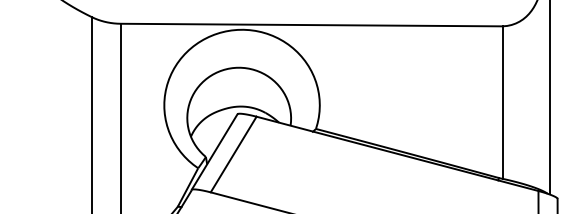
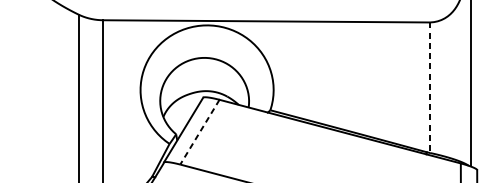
line: (502, 103) -> (430, 88), solid -> dashed
line: (233, 154) -> (199, 132), solid -> dashed

